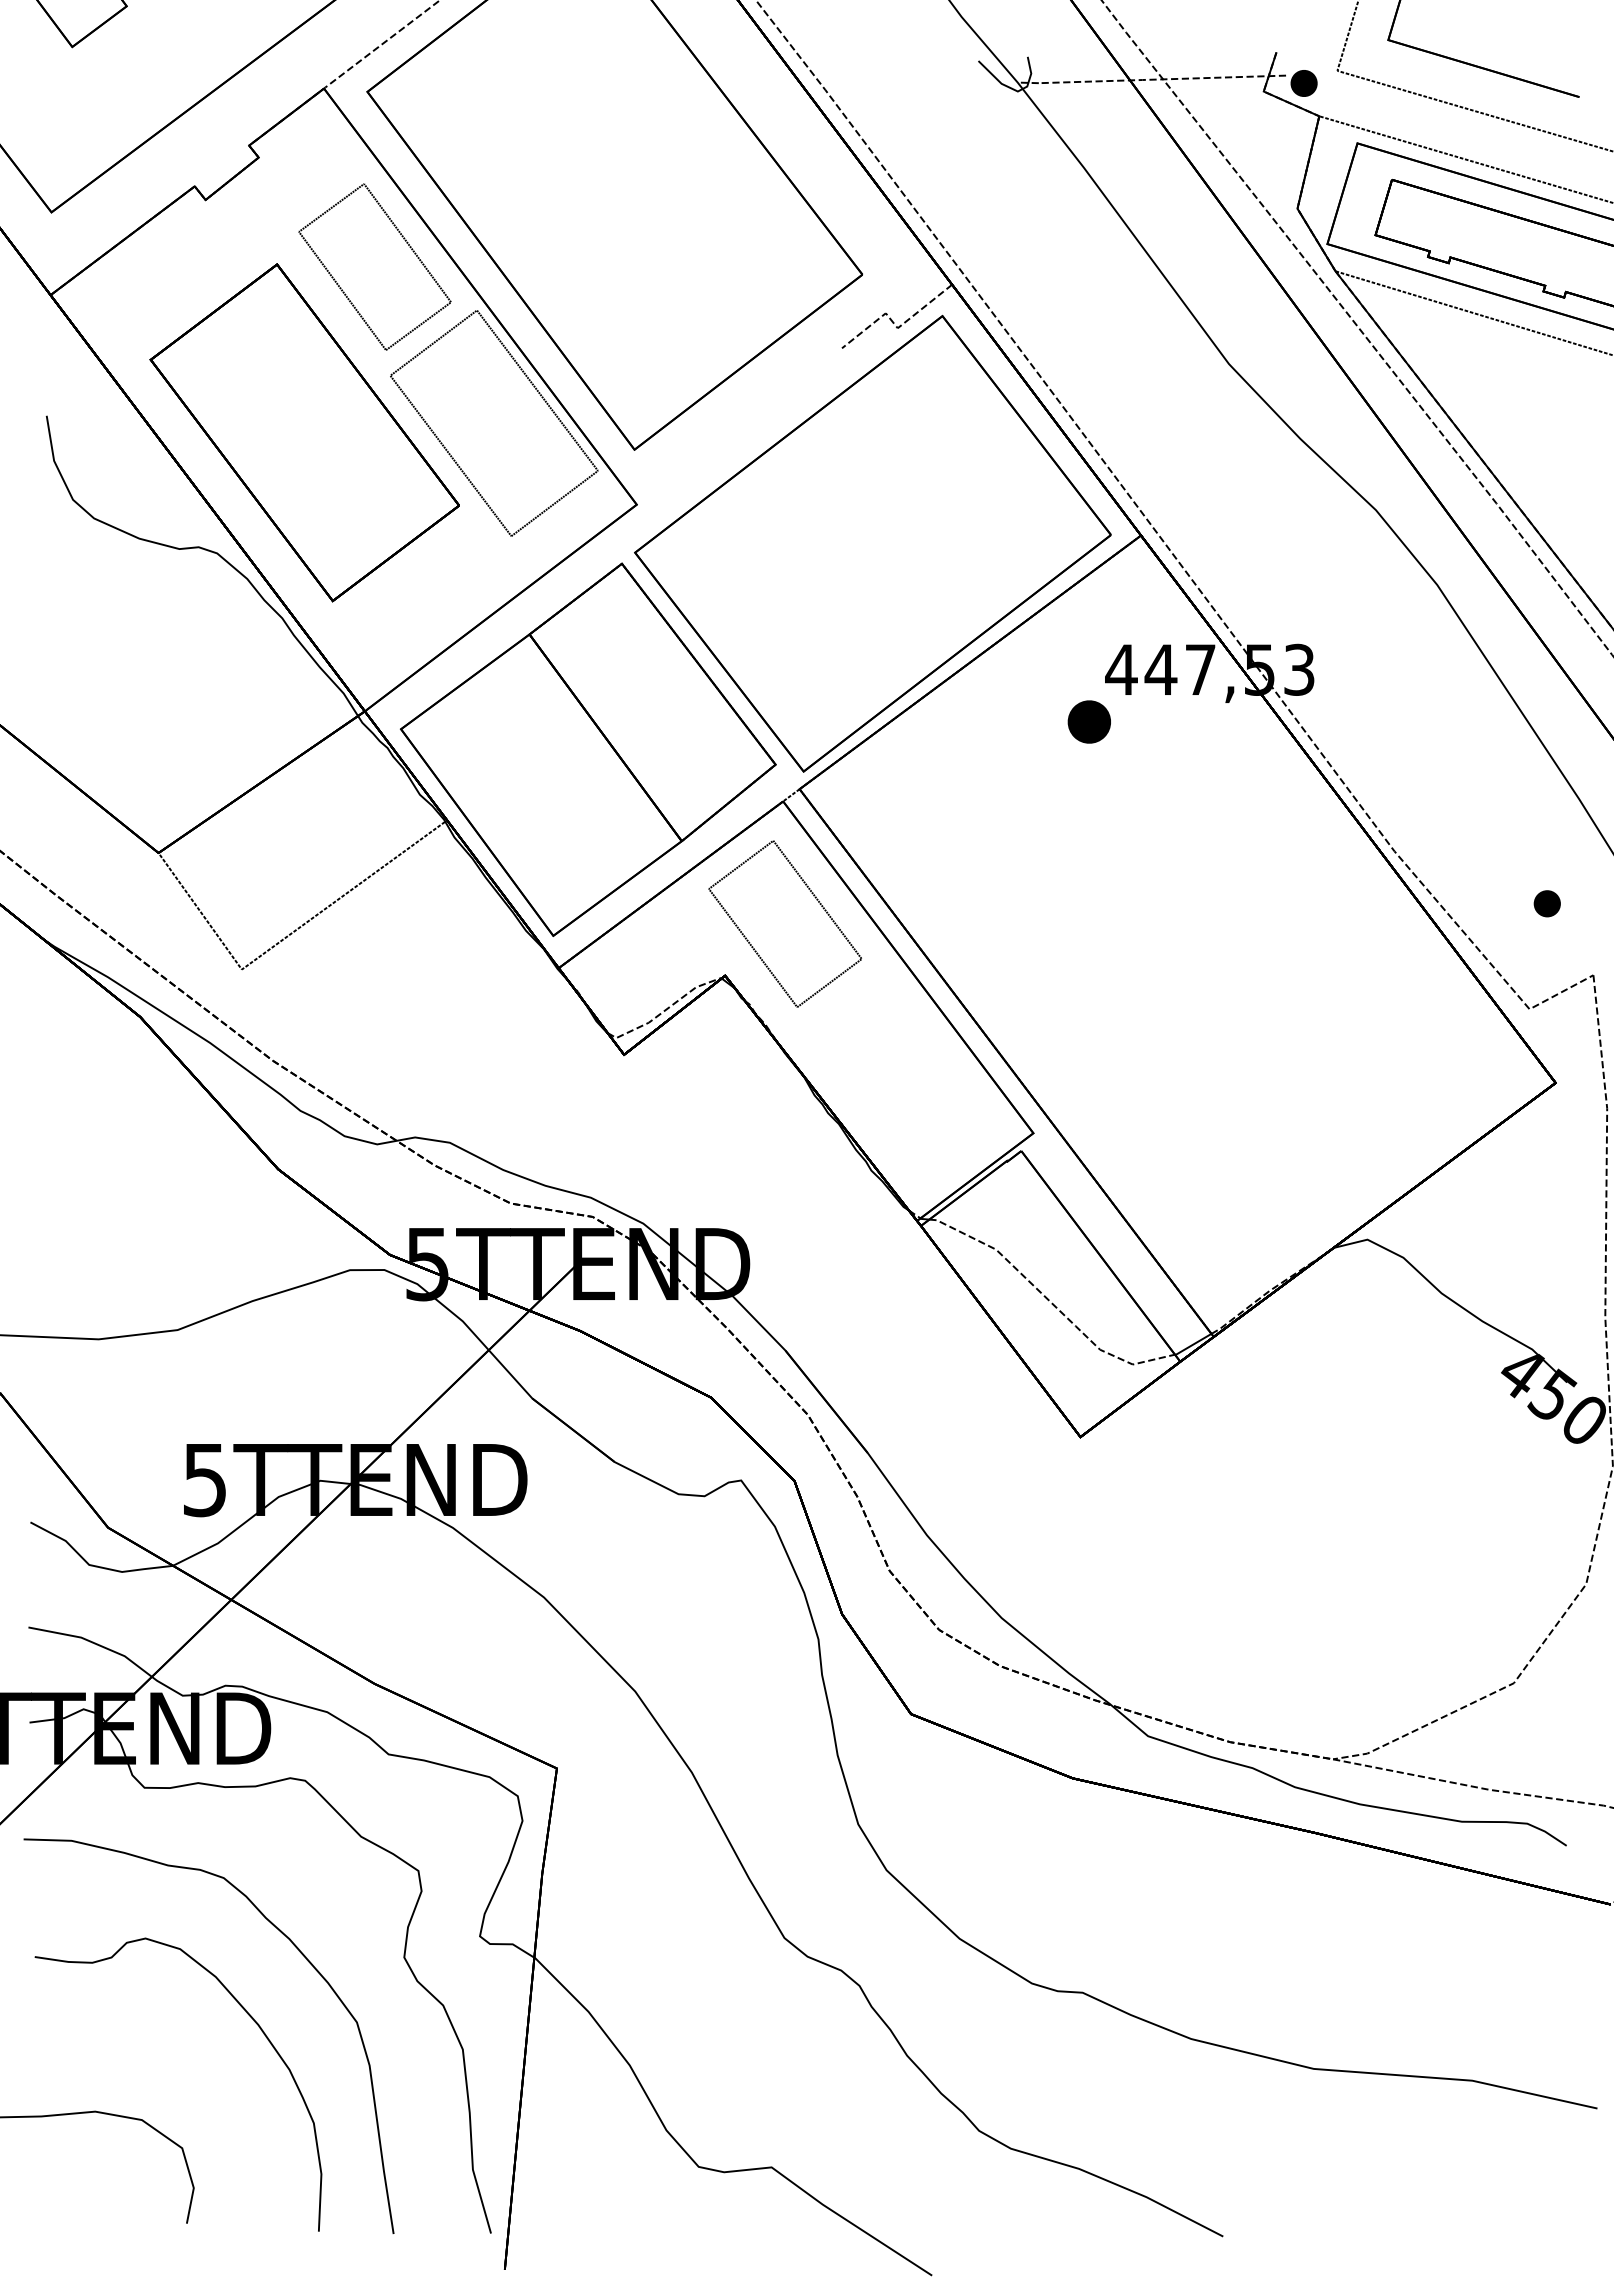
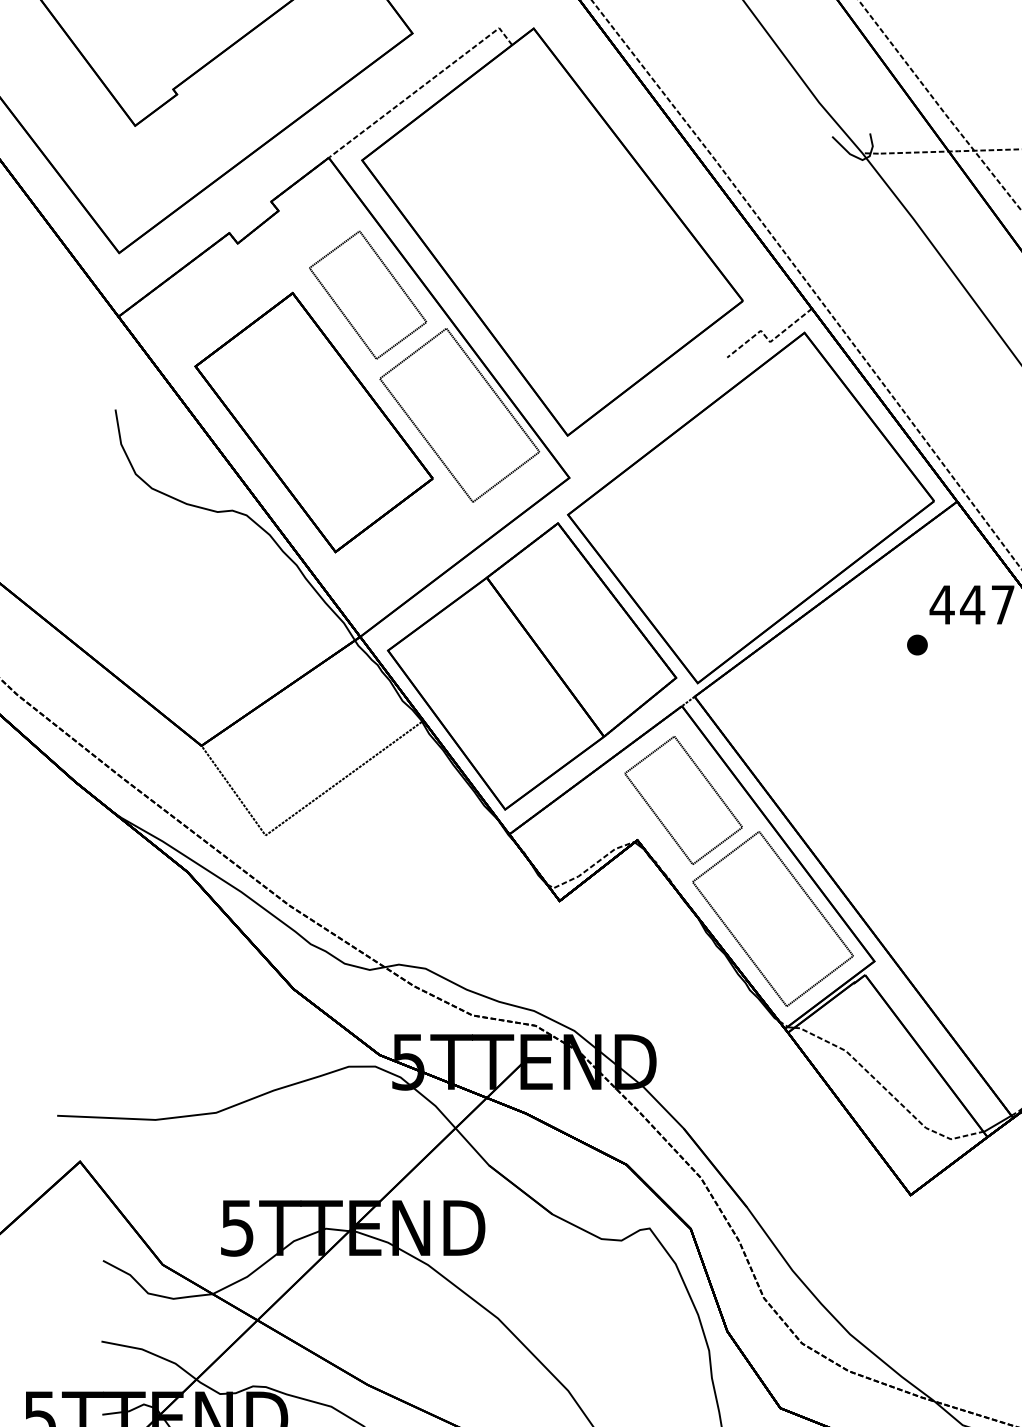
part: (1088, 721) -> (916, 644), size x0.62
part: (901, 1078) -> (773, 919), added

